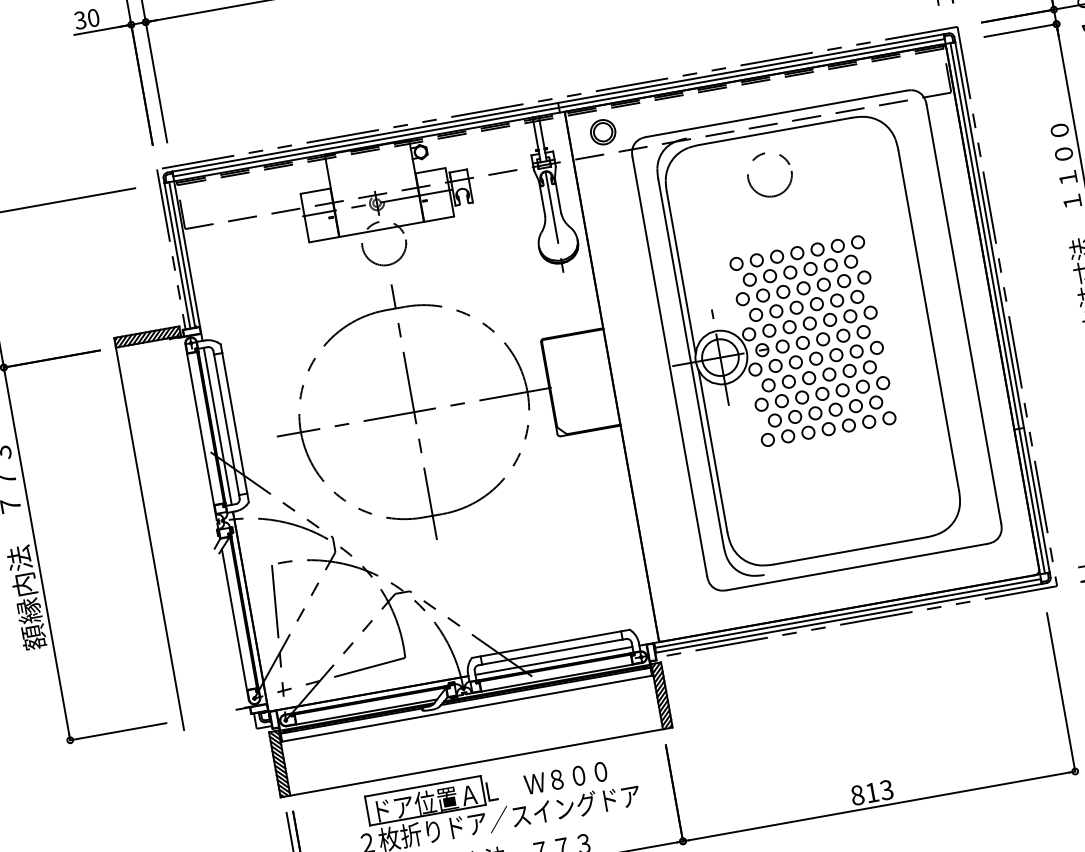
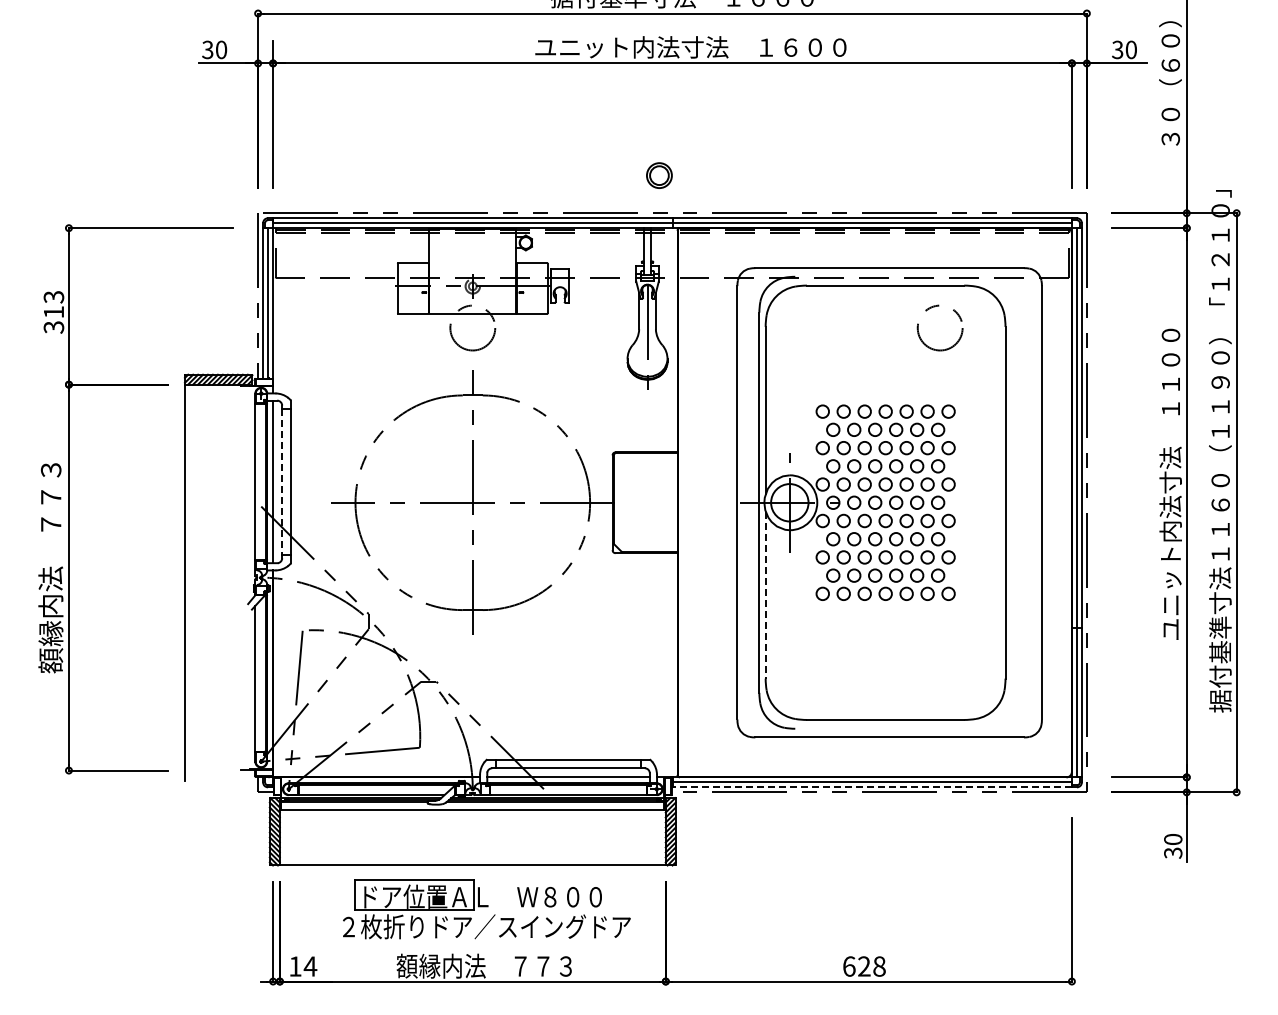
part: (603, 132) -> (659, 175), moved
circle: (769, 174) -> (939, 327), moved
line: (226, 424) -> (282, 481), solid -> dashed
line: (712, 451) -> (765, 595), solid -> dashed
line: (848, 618) -> (871, 787), solid -> dashed
text: (872, 792) -> (864, 966), 813 -> 628

